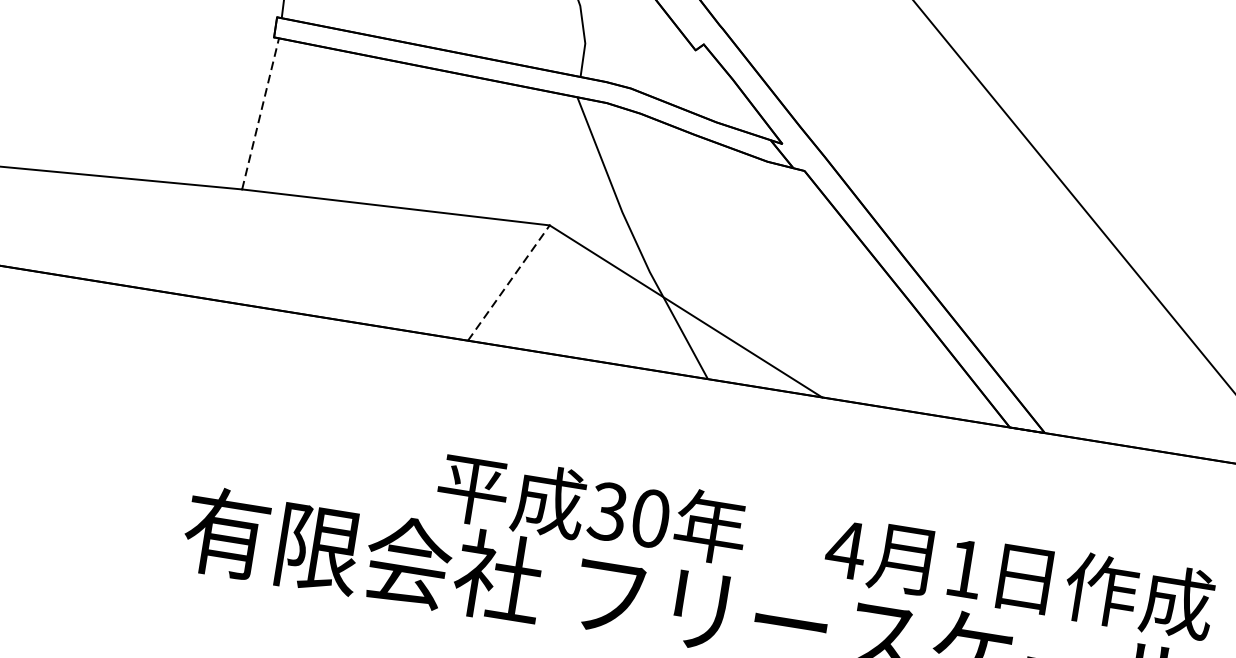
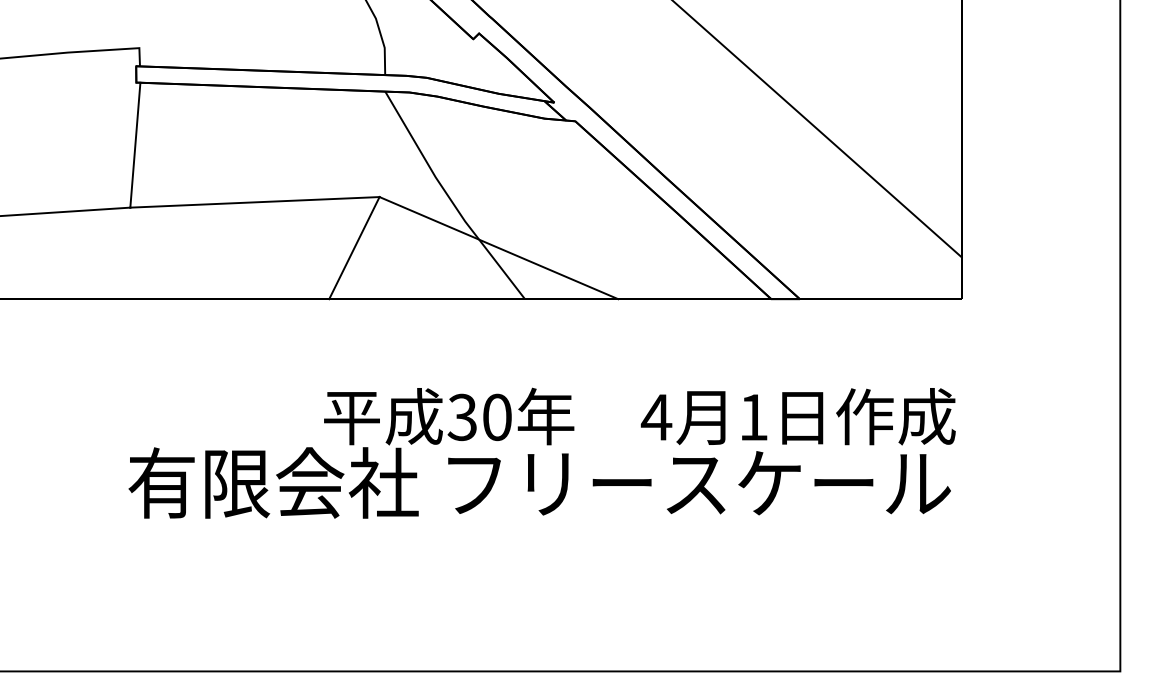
line: (260, 114) -> (135, 145), dashed -> solid
line: (508, 283) -> (354, 248), dashed -> solid

